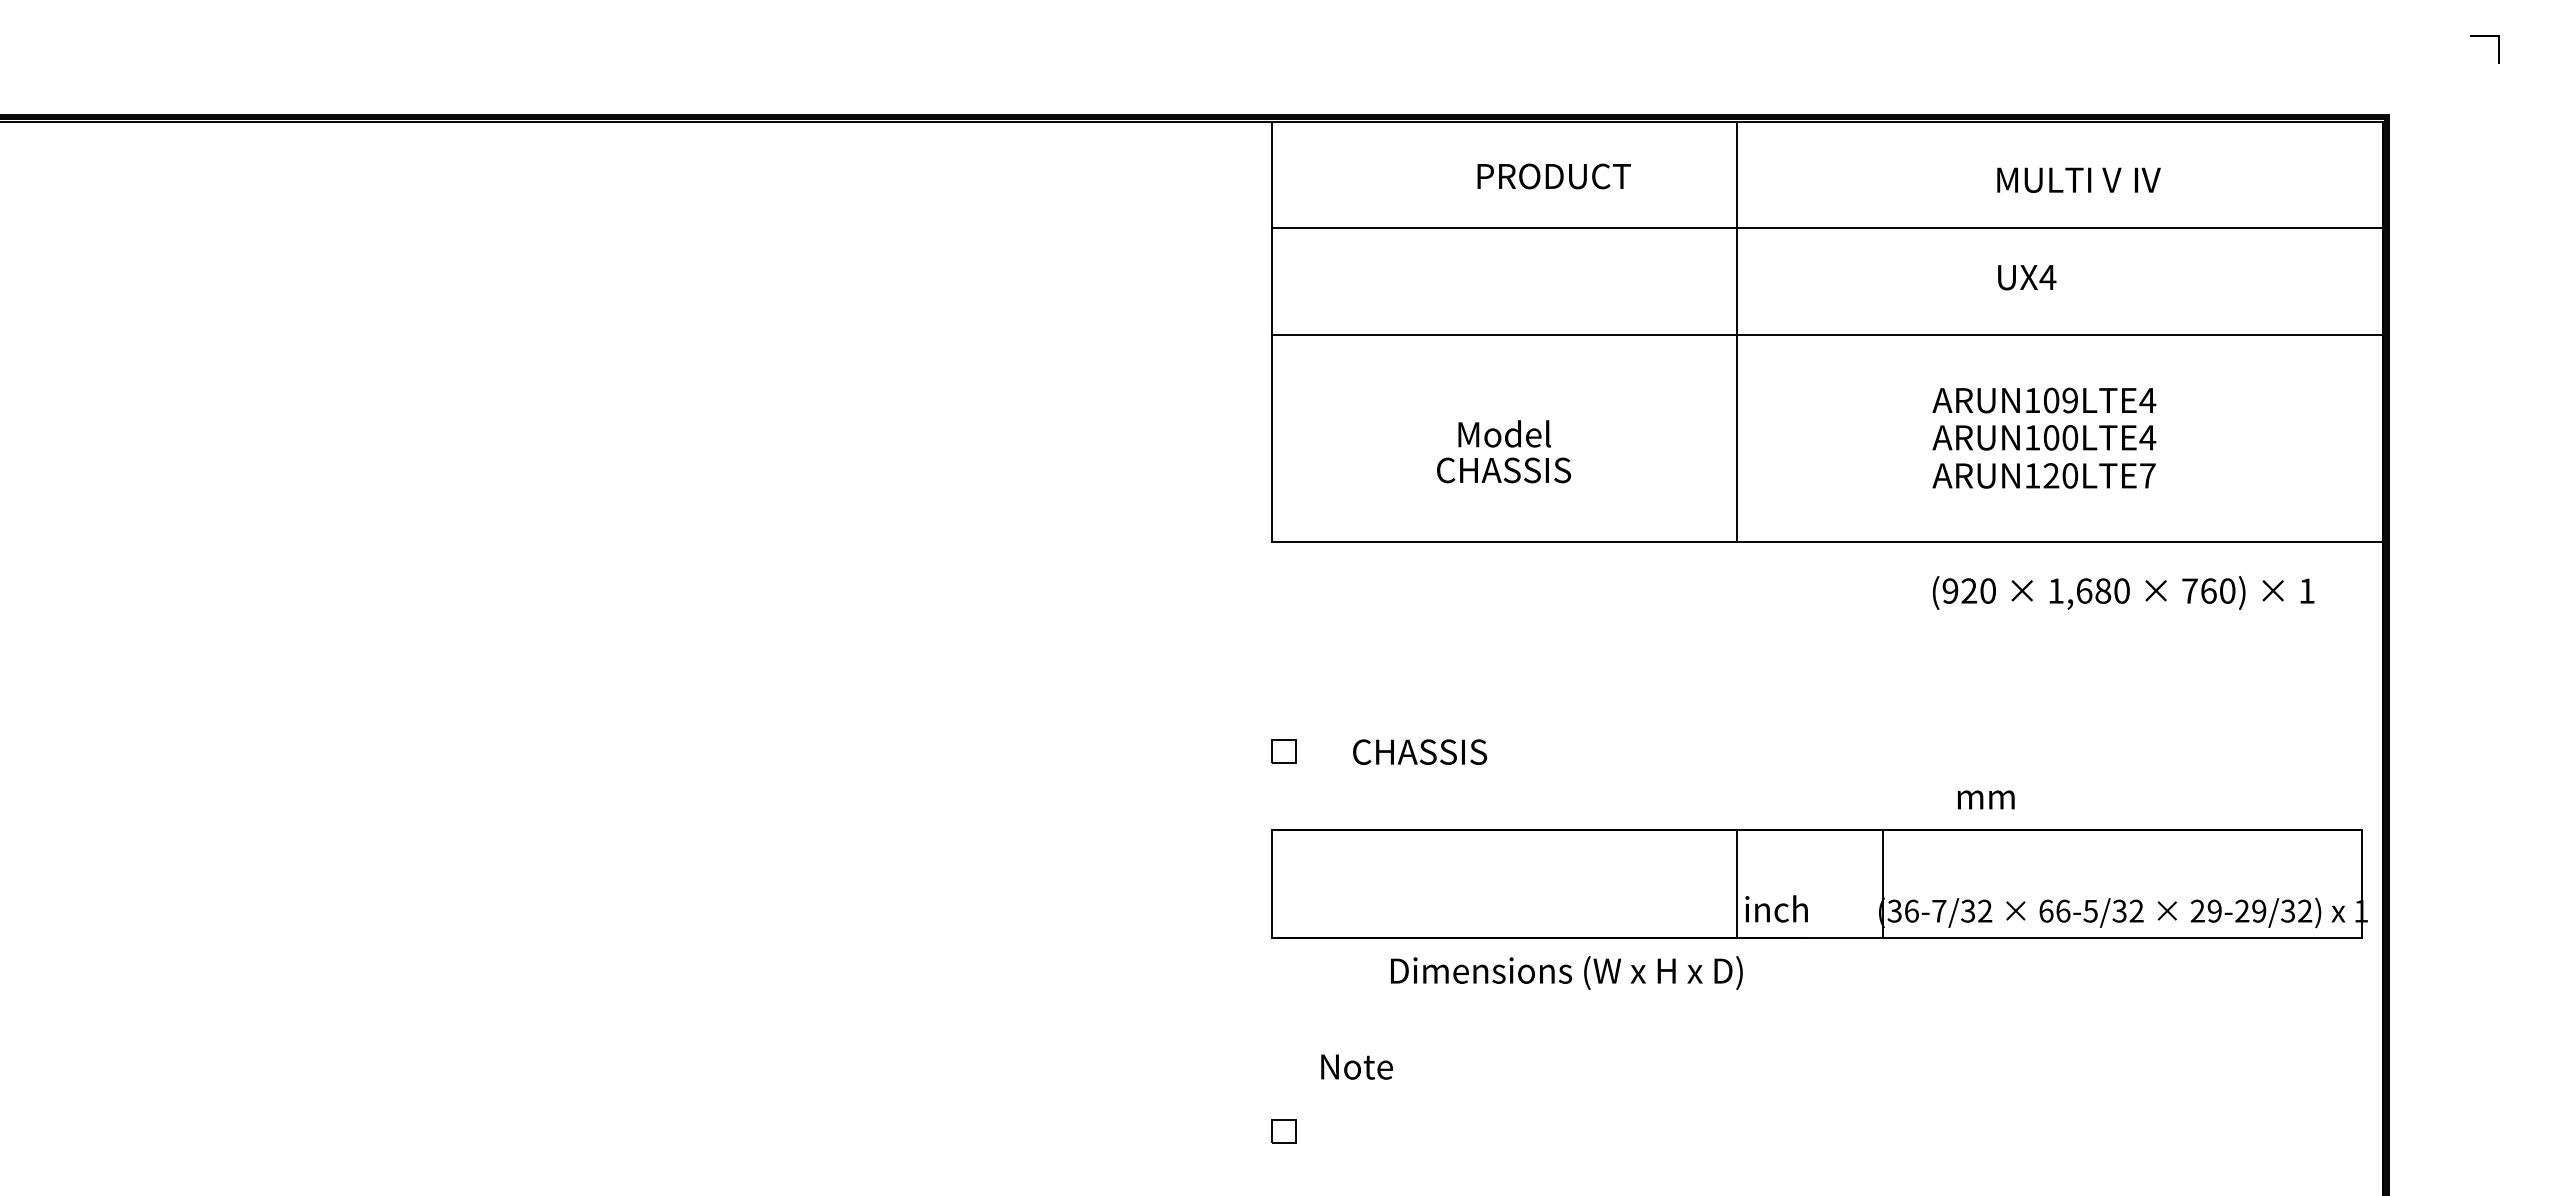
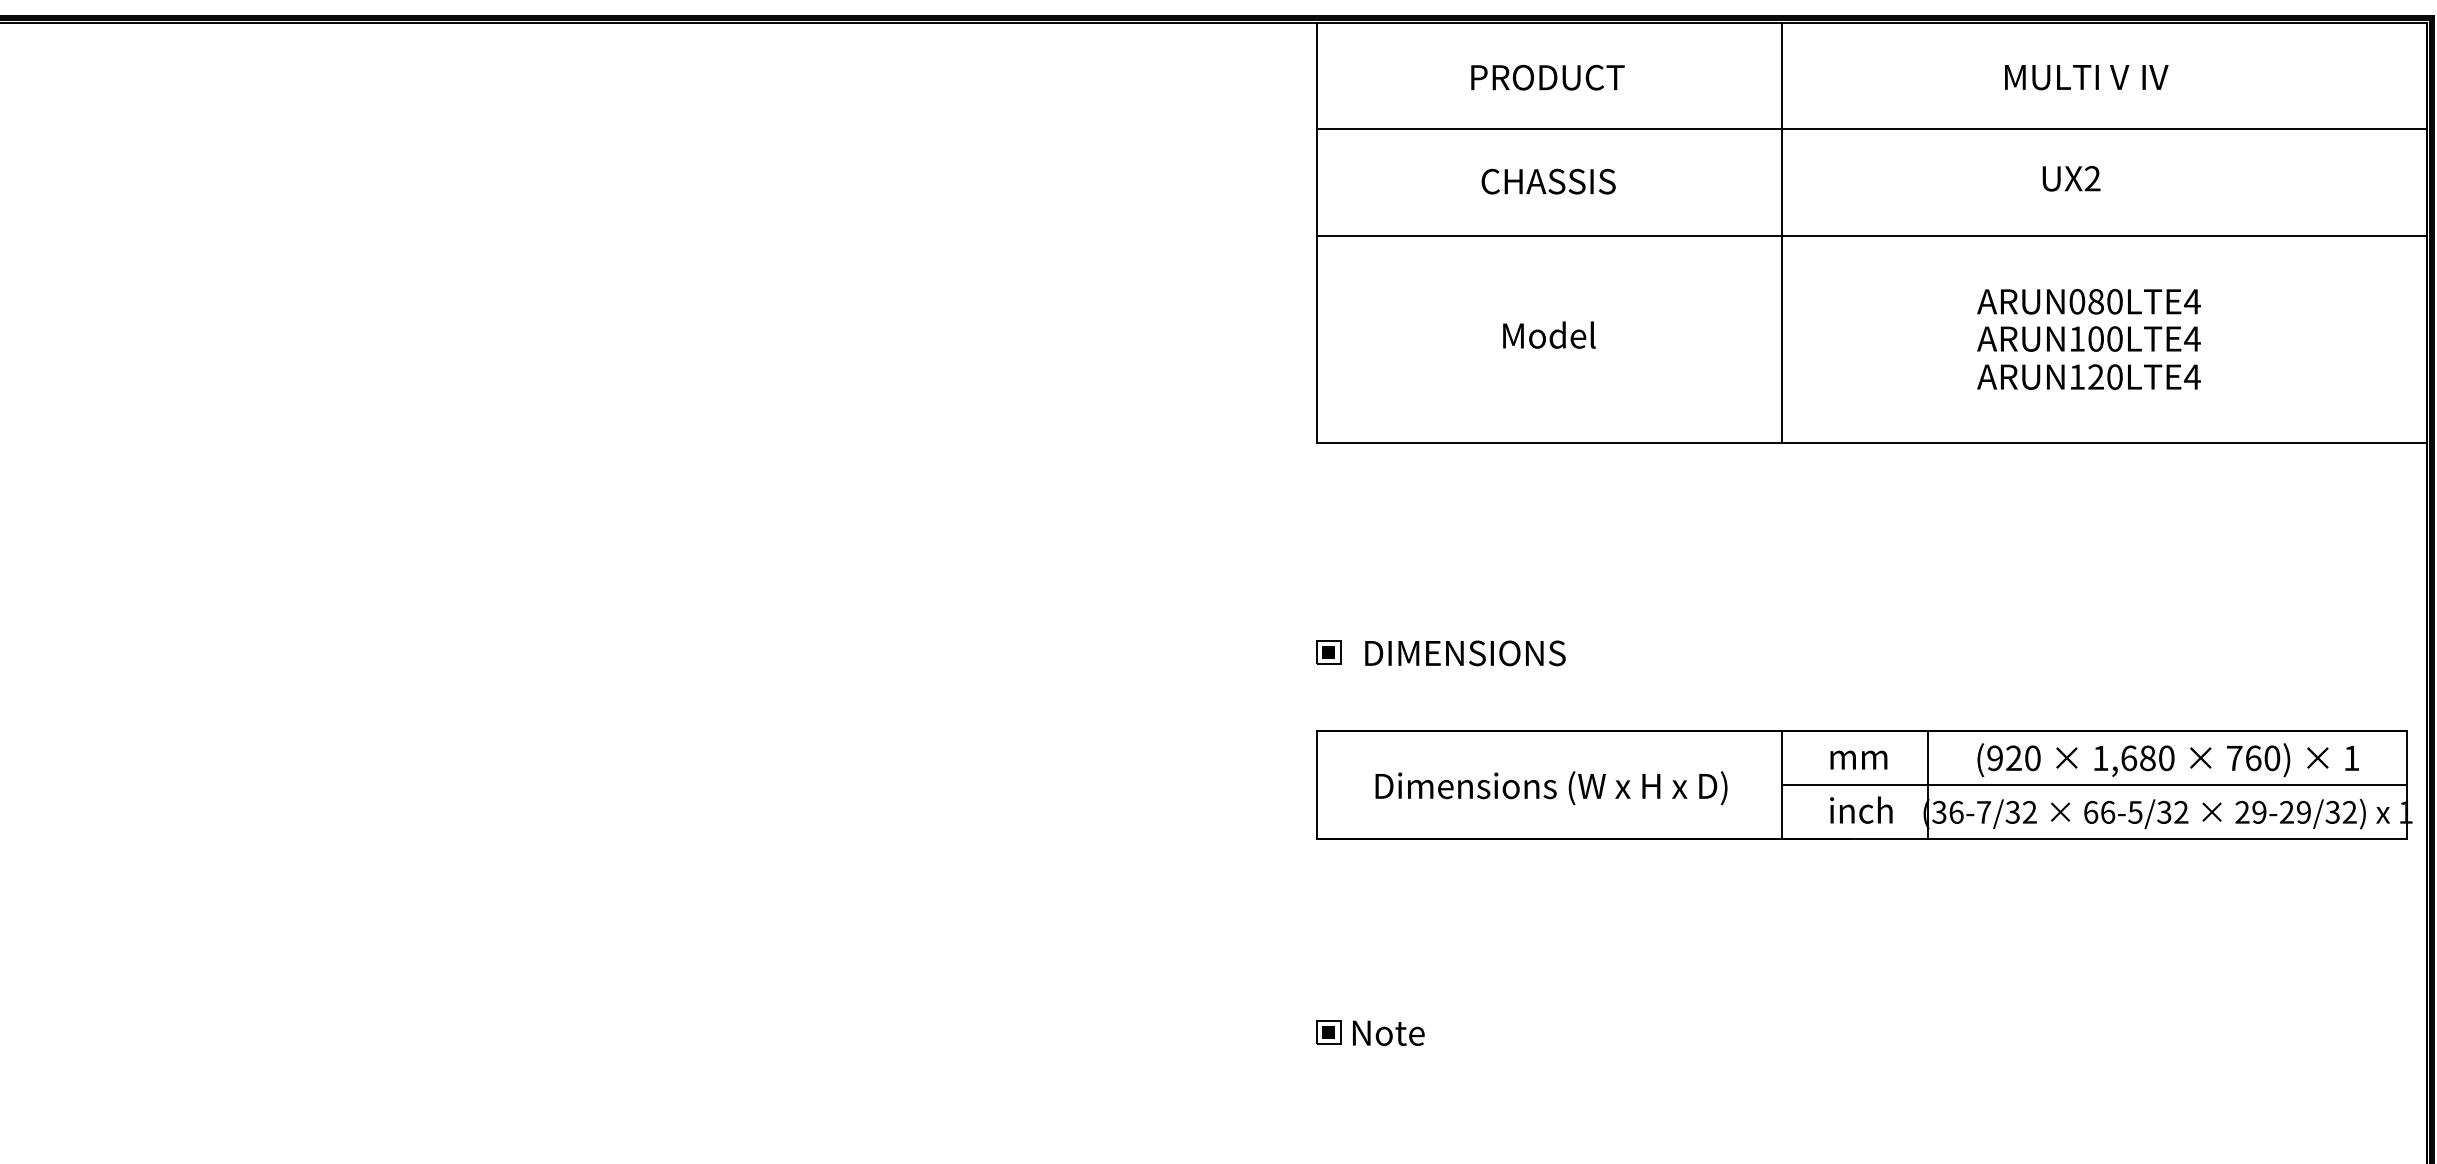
text: (1553, 176) -> (1547, 77), moved
text: (2078, 179) -> (2086, 76), moved
text: (2047, 276) -> (2092, 177), UX4 -> UX2
text: (2051, 400) -> (2096, 301), ARUN109LTE4 -> ARUN080LTE4
text: (1503, 470) -> (1548, 181), moved
text: (2147, 475) -> (2192, 376), ARUN120LTE7 -> ARUN120LTE4
text: (2123, 592) -> (2168, 759), moved
fill: (1283, 751) -> (1328, 652), added
text: (1420, 751) -> (1465, 652), CHASSIS -> DIMENSIONS
text: (1986, 799) -> (1859, 759), moved
line: (2049, 883) -> (2094, 784), added
text: (1776, 908) -> (1861, 809), moved
text: (1566, 972) -> (1551, 787), moved
text: (1356, 1066) -> (1388, 1032), moved
fill: (1283, 1130) -> (1328, 1031), added

